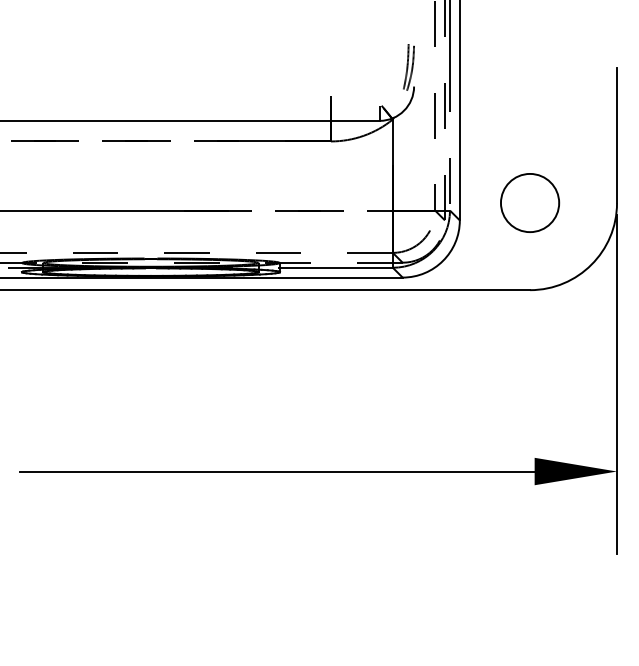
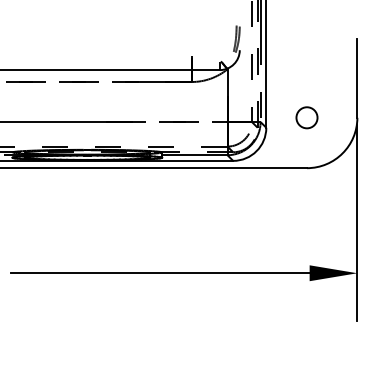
circle: (529, 202) -> (306, 117), size x0.62

